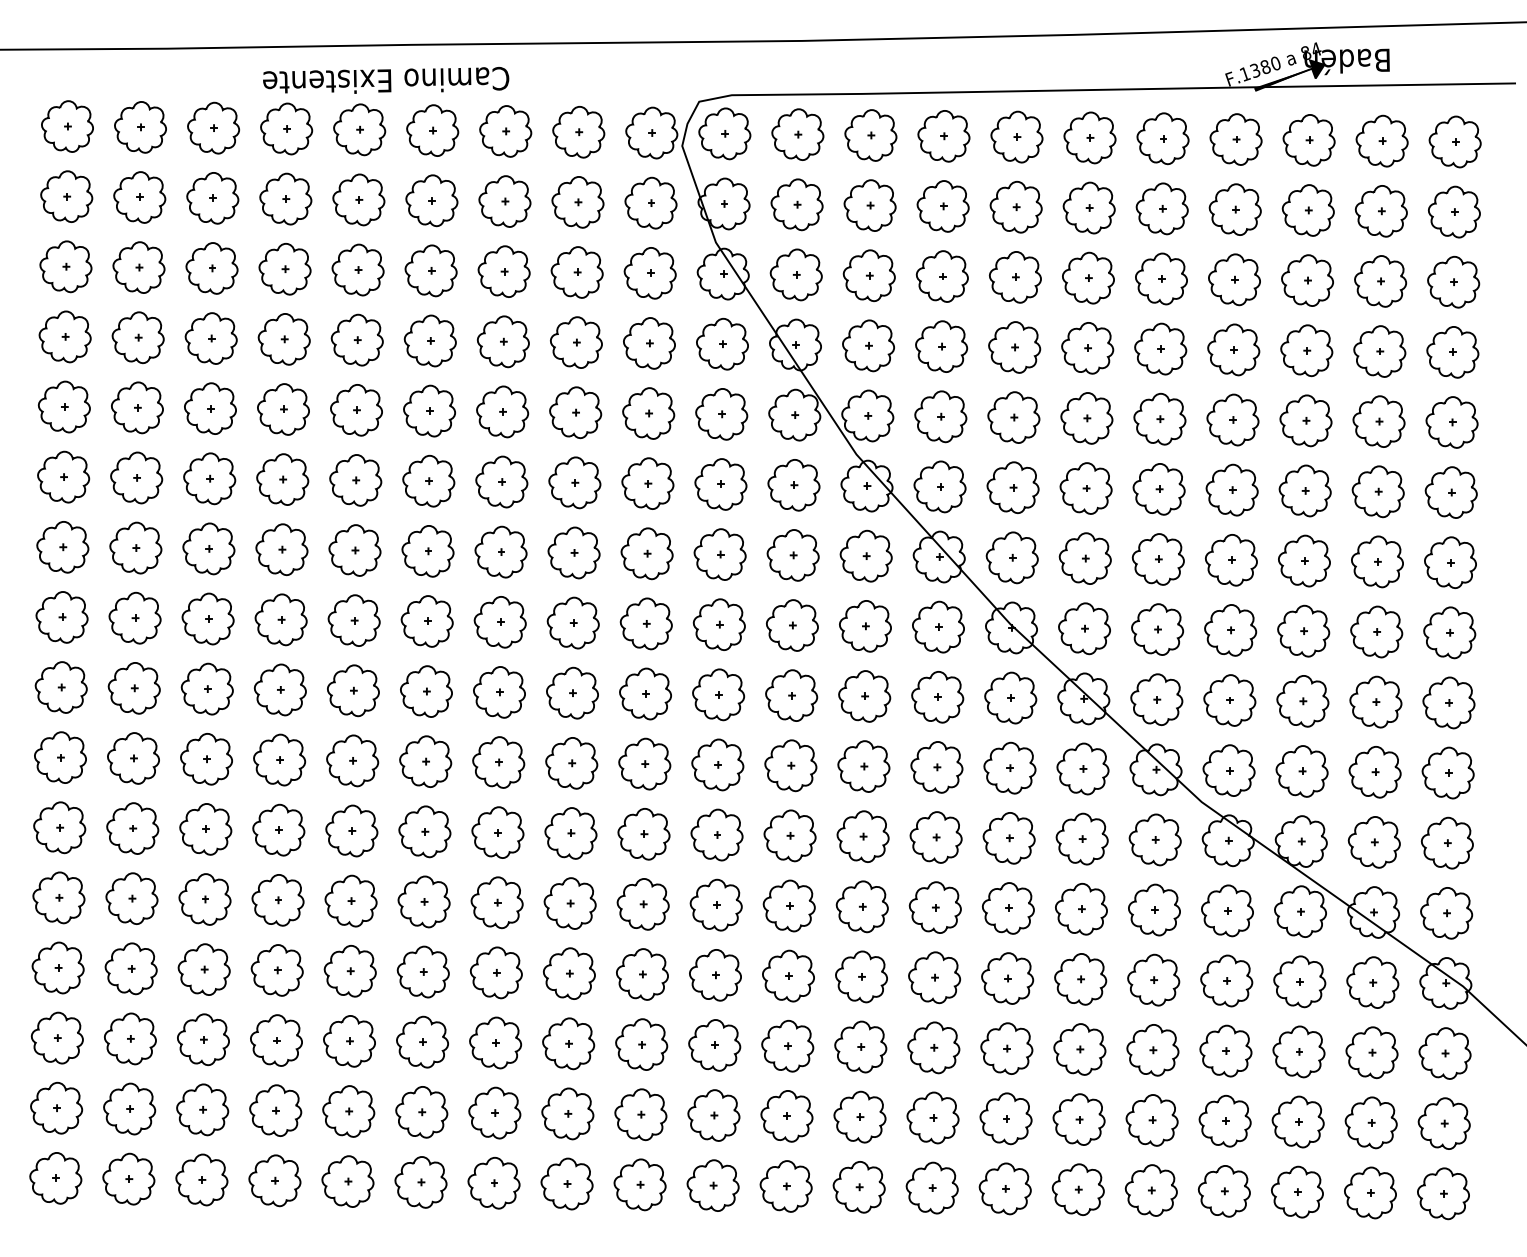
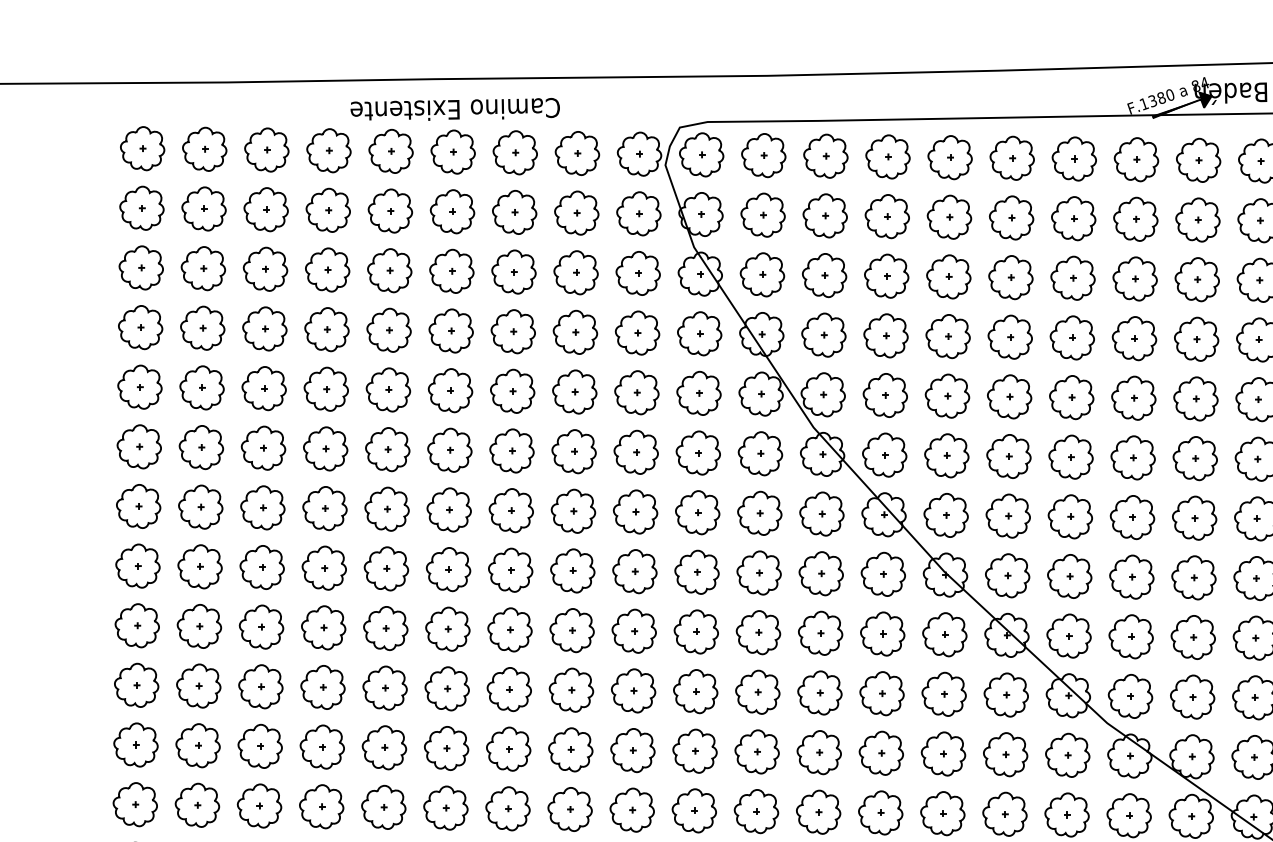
text: (386, 80) -> (455, 109), moved

